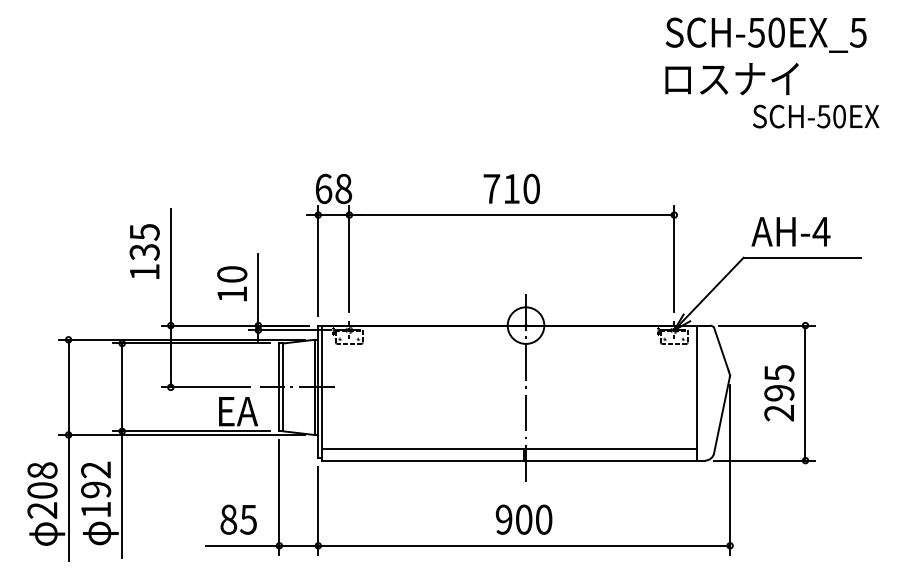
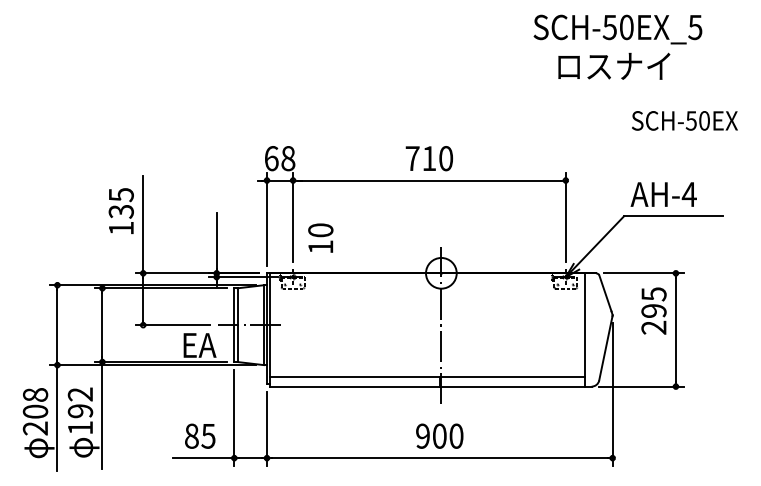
text: (765, 35) -> (617, 29), moved
text: (815, 116) -> (684, 120), moved
text: (231, 282) -> (320, 237), moved
text: (778, 392) -> (653, 310), moved

